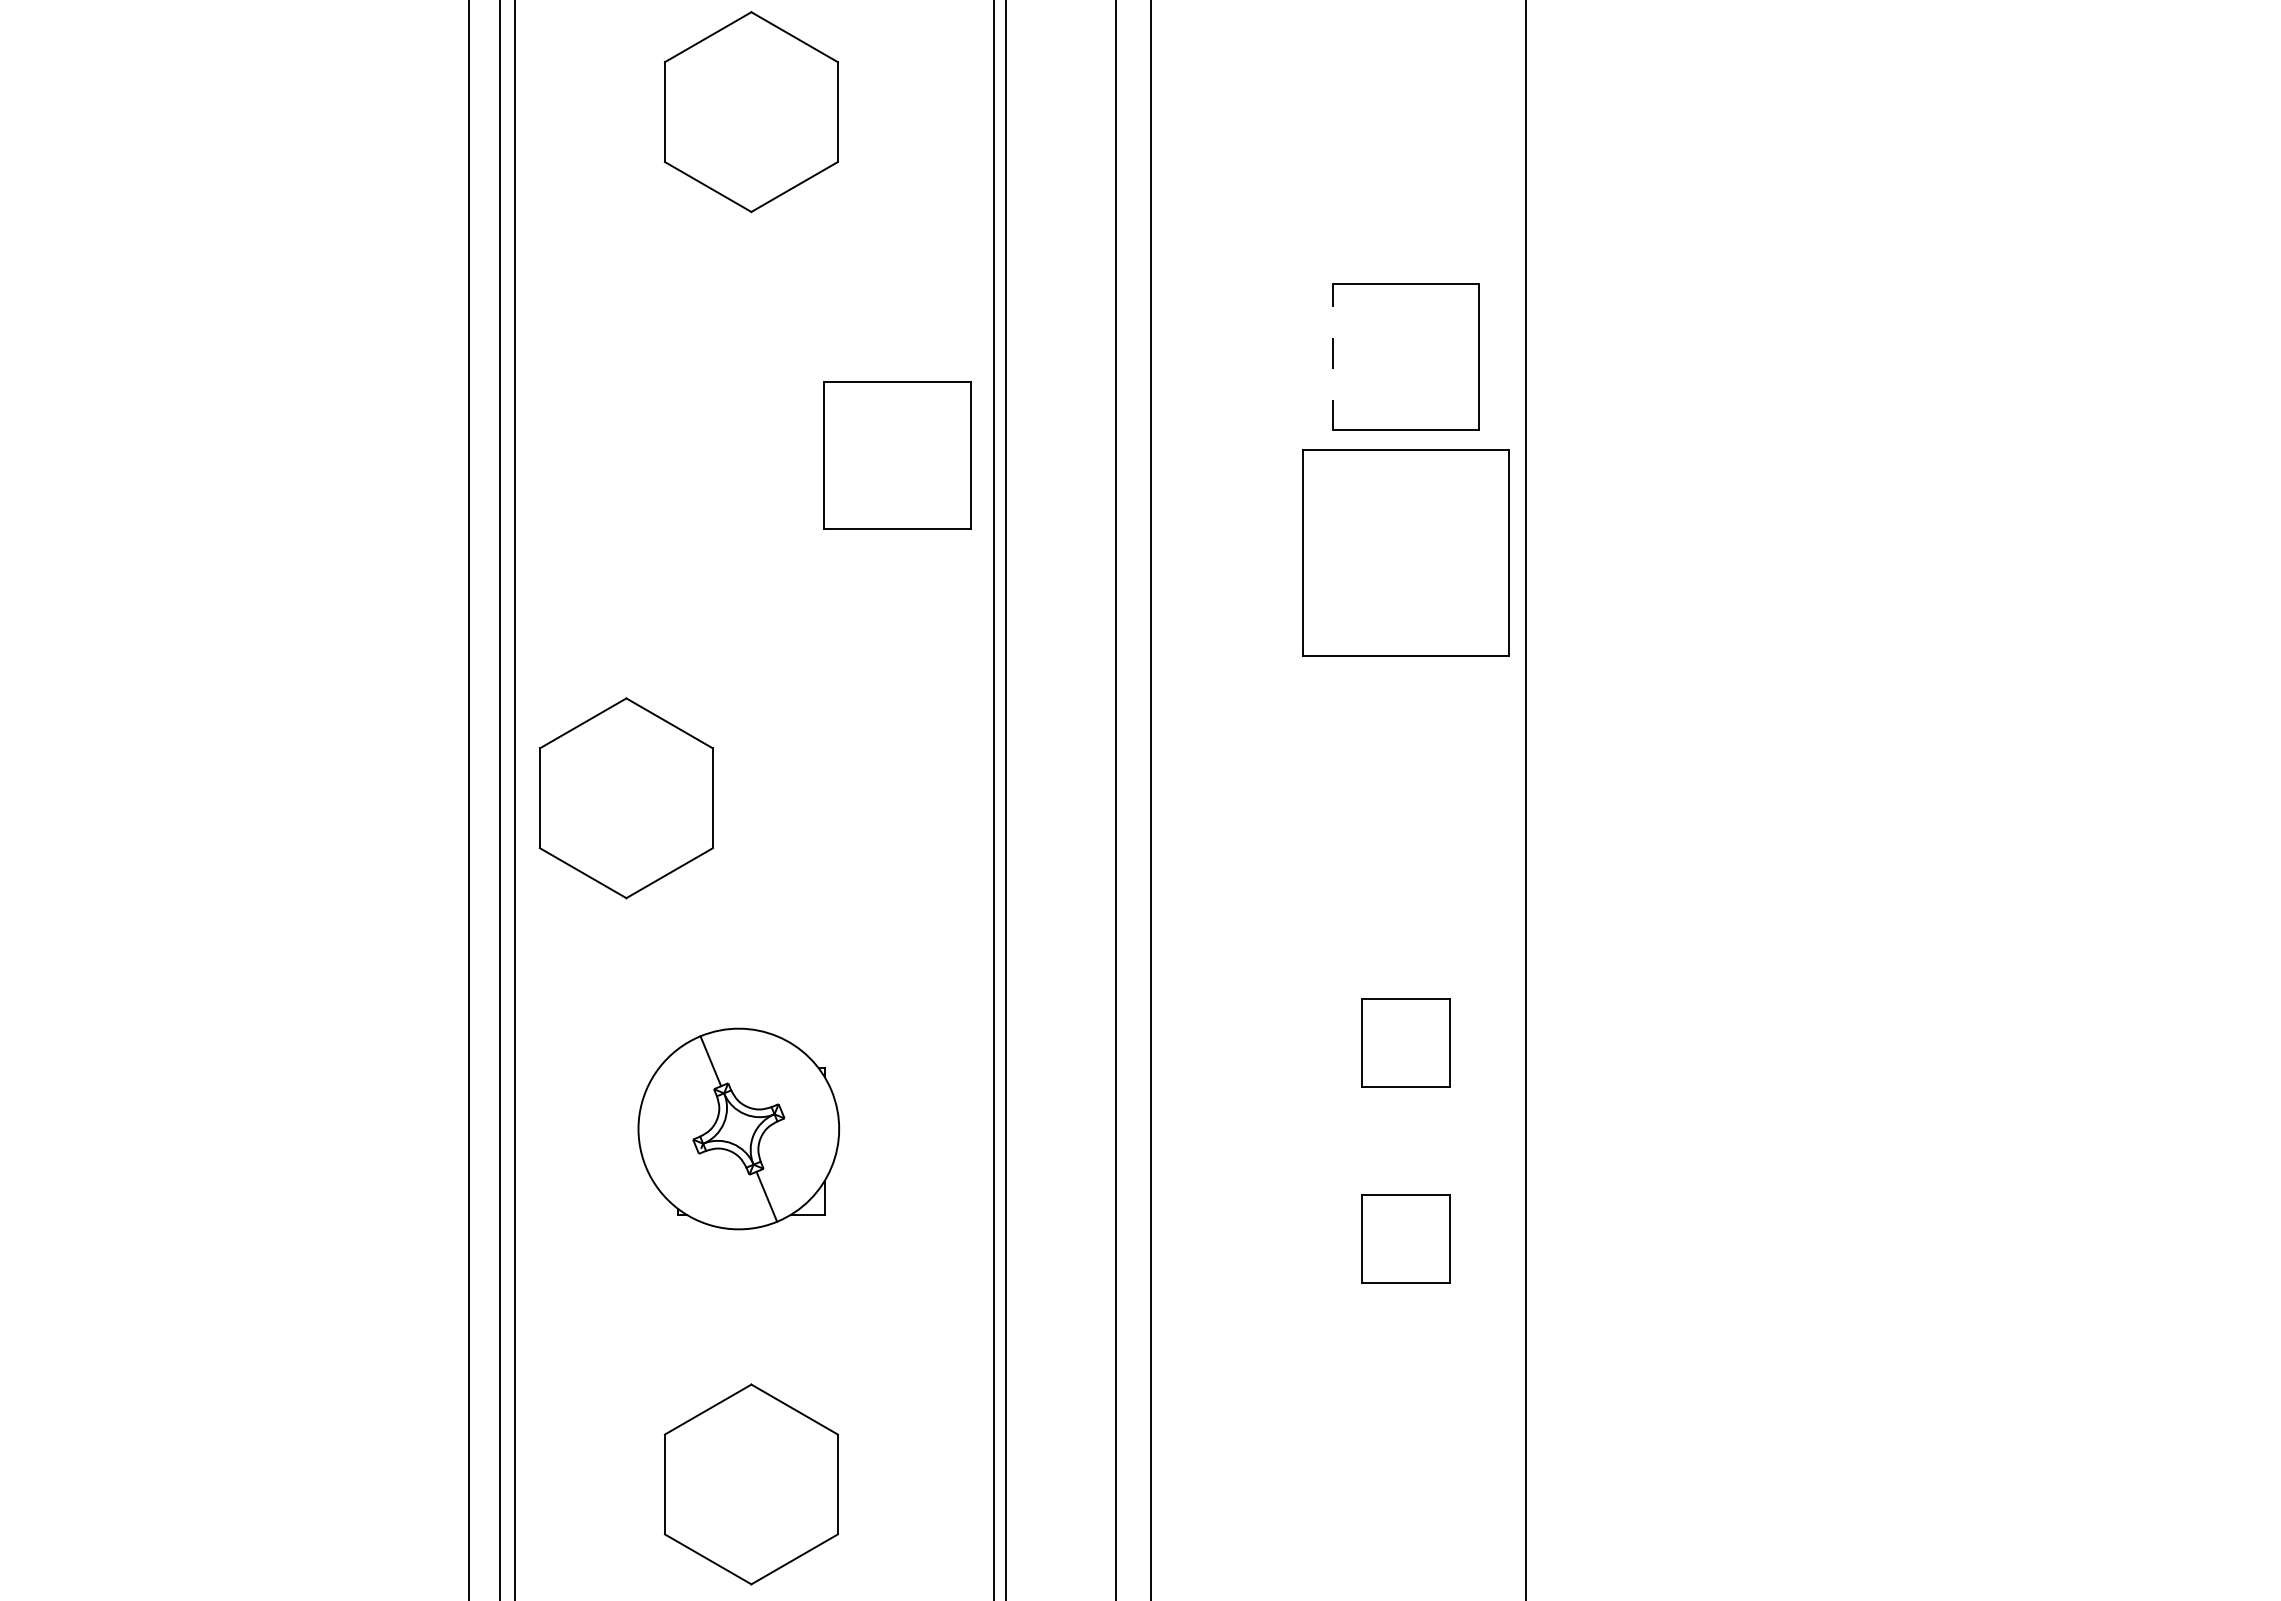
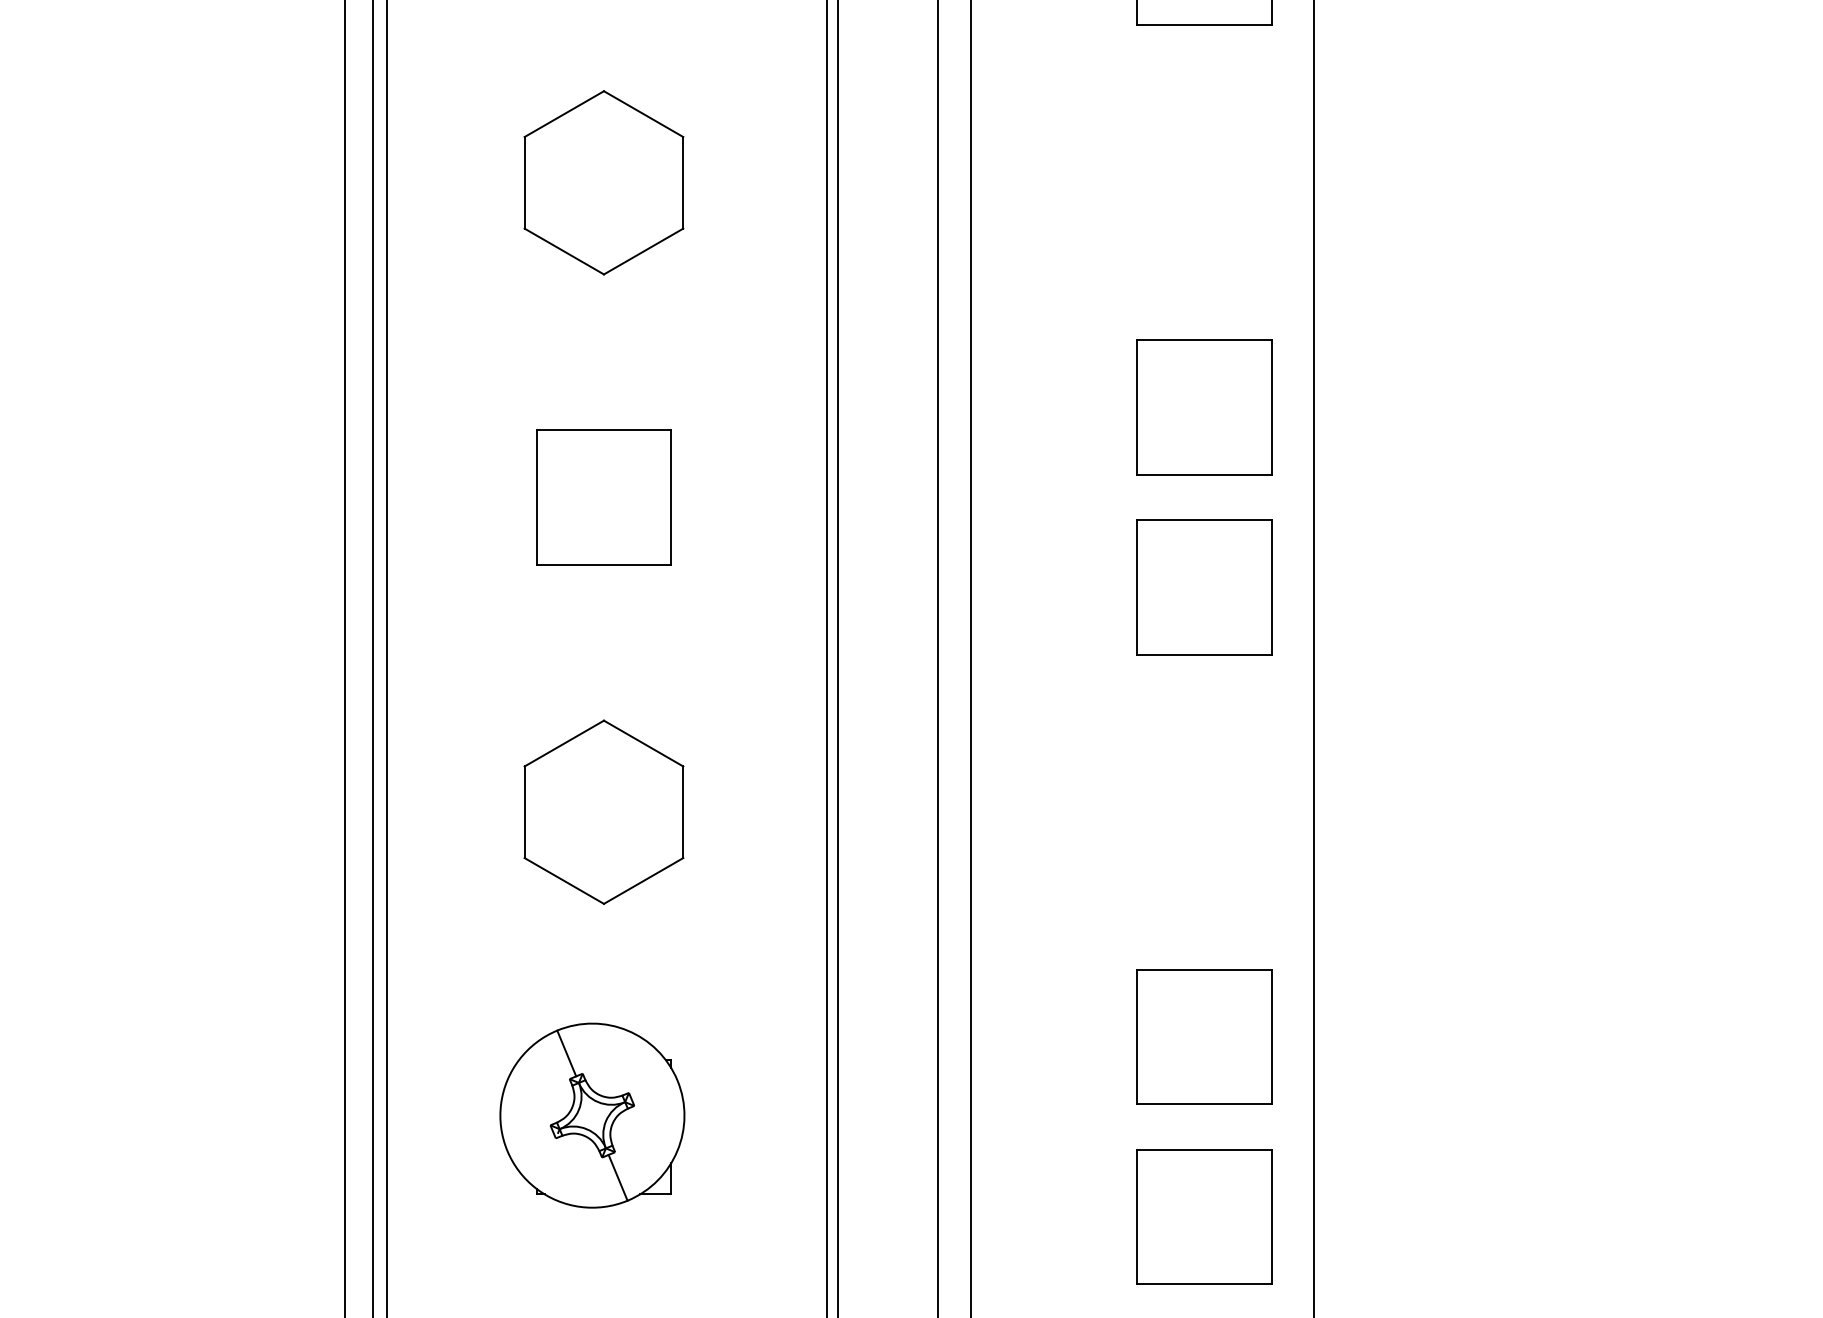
line: (1332, 356) -> (1136, 407), dashed -> solid
part: (897, 455) -> (604, 497), moved
part: (1405, 553) -> (1203, 587), size x0.71
part: (625, 798) -> (603, 812), moved
part: (1405, 1043) -> (1203, 1037), size x1.67
part: (1405, 1239) -> (1203, 1217), size x1.67

